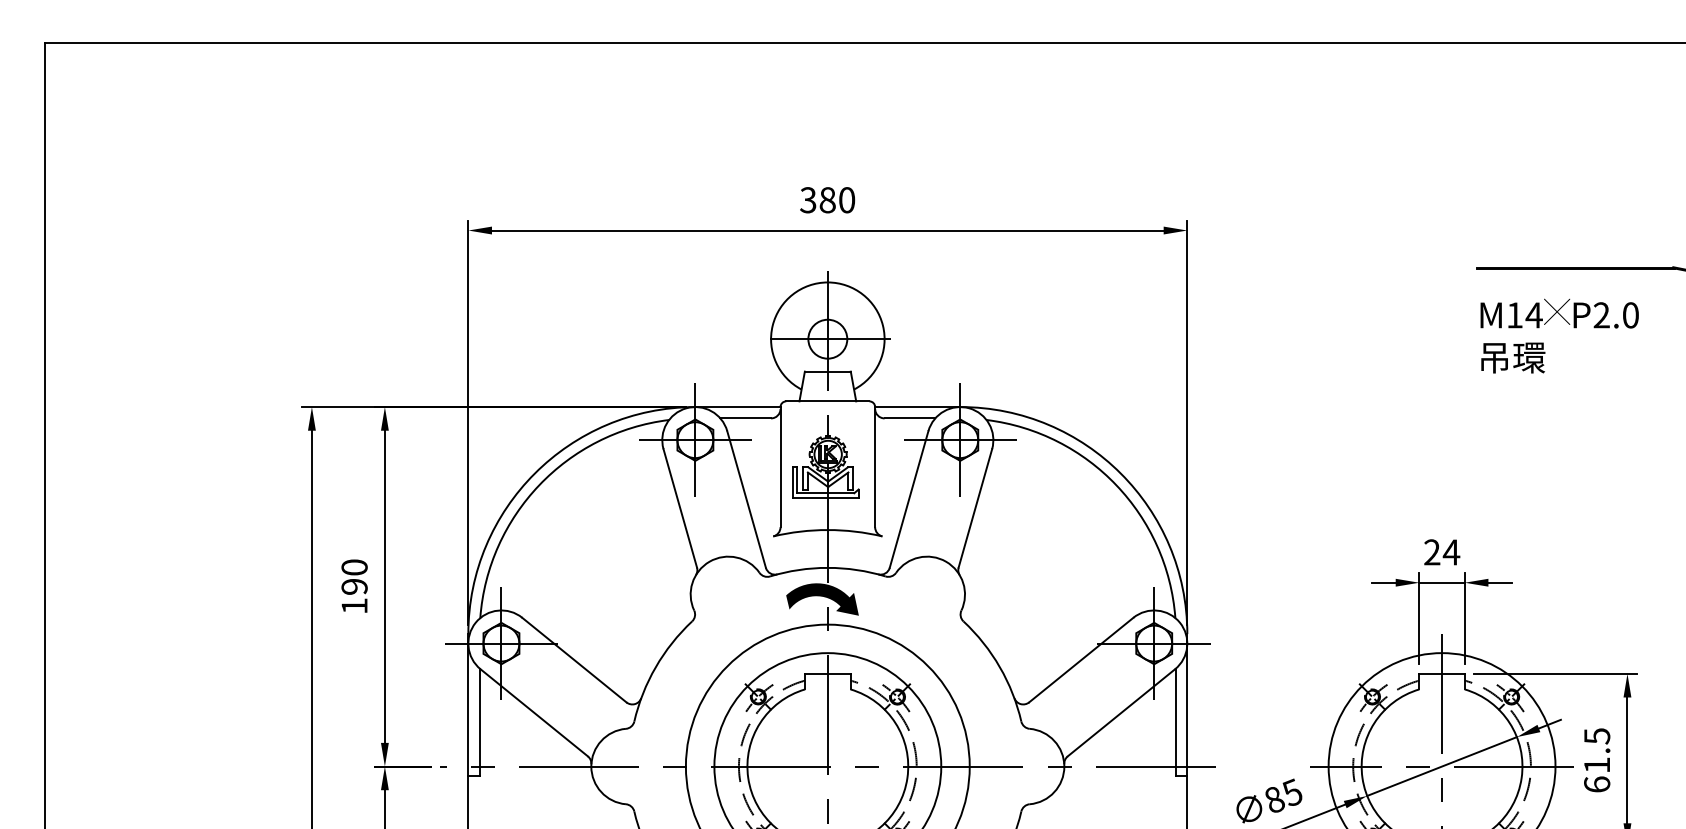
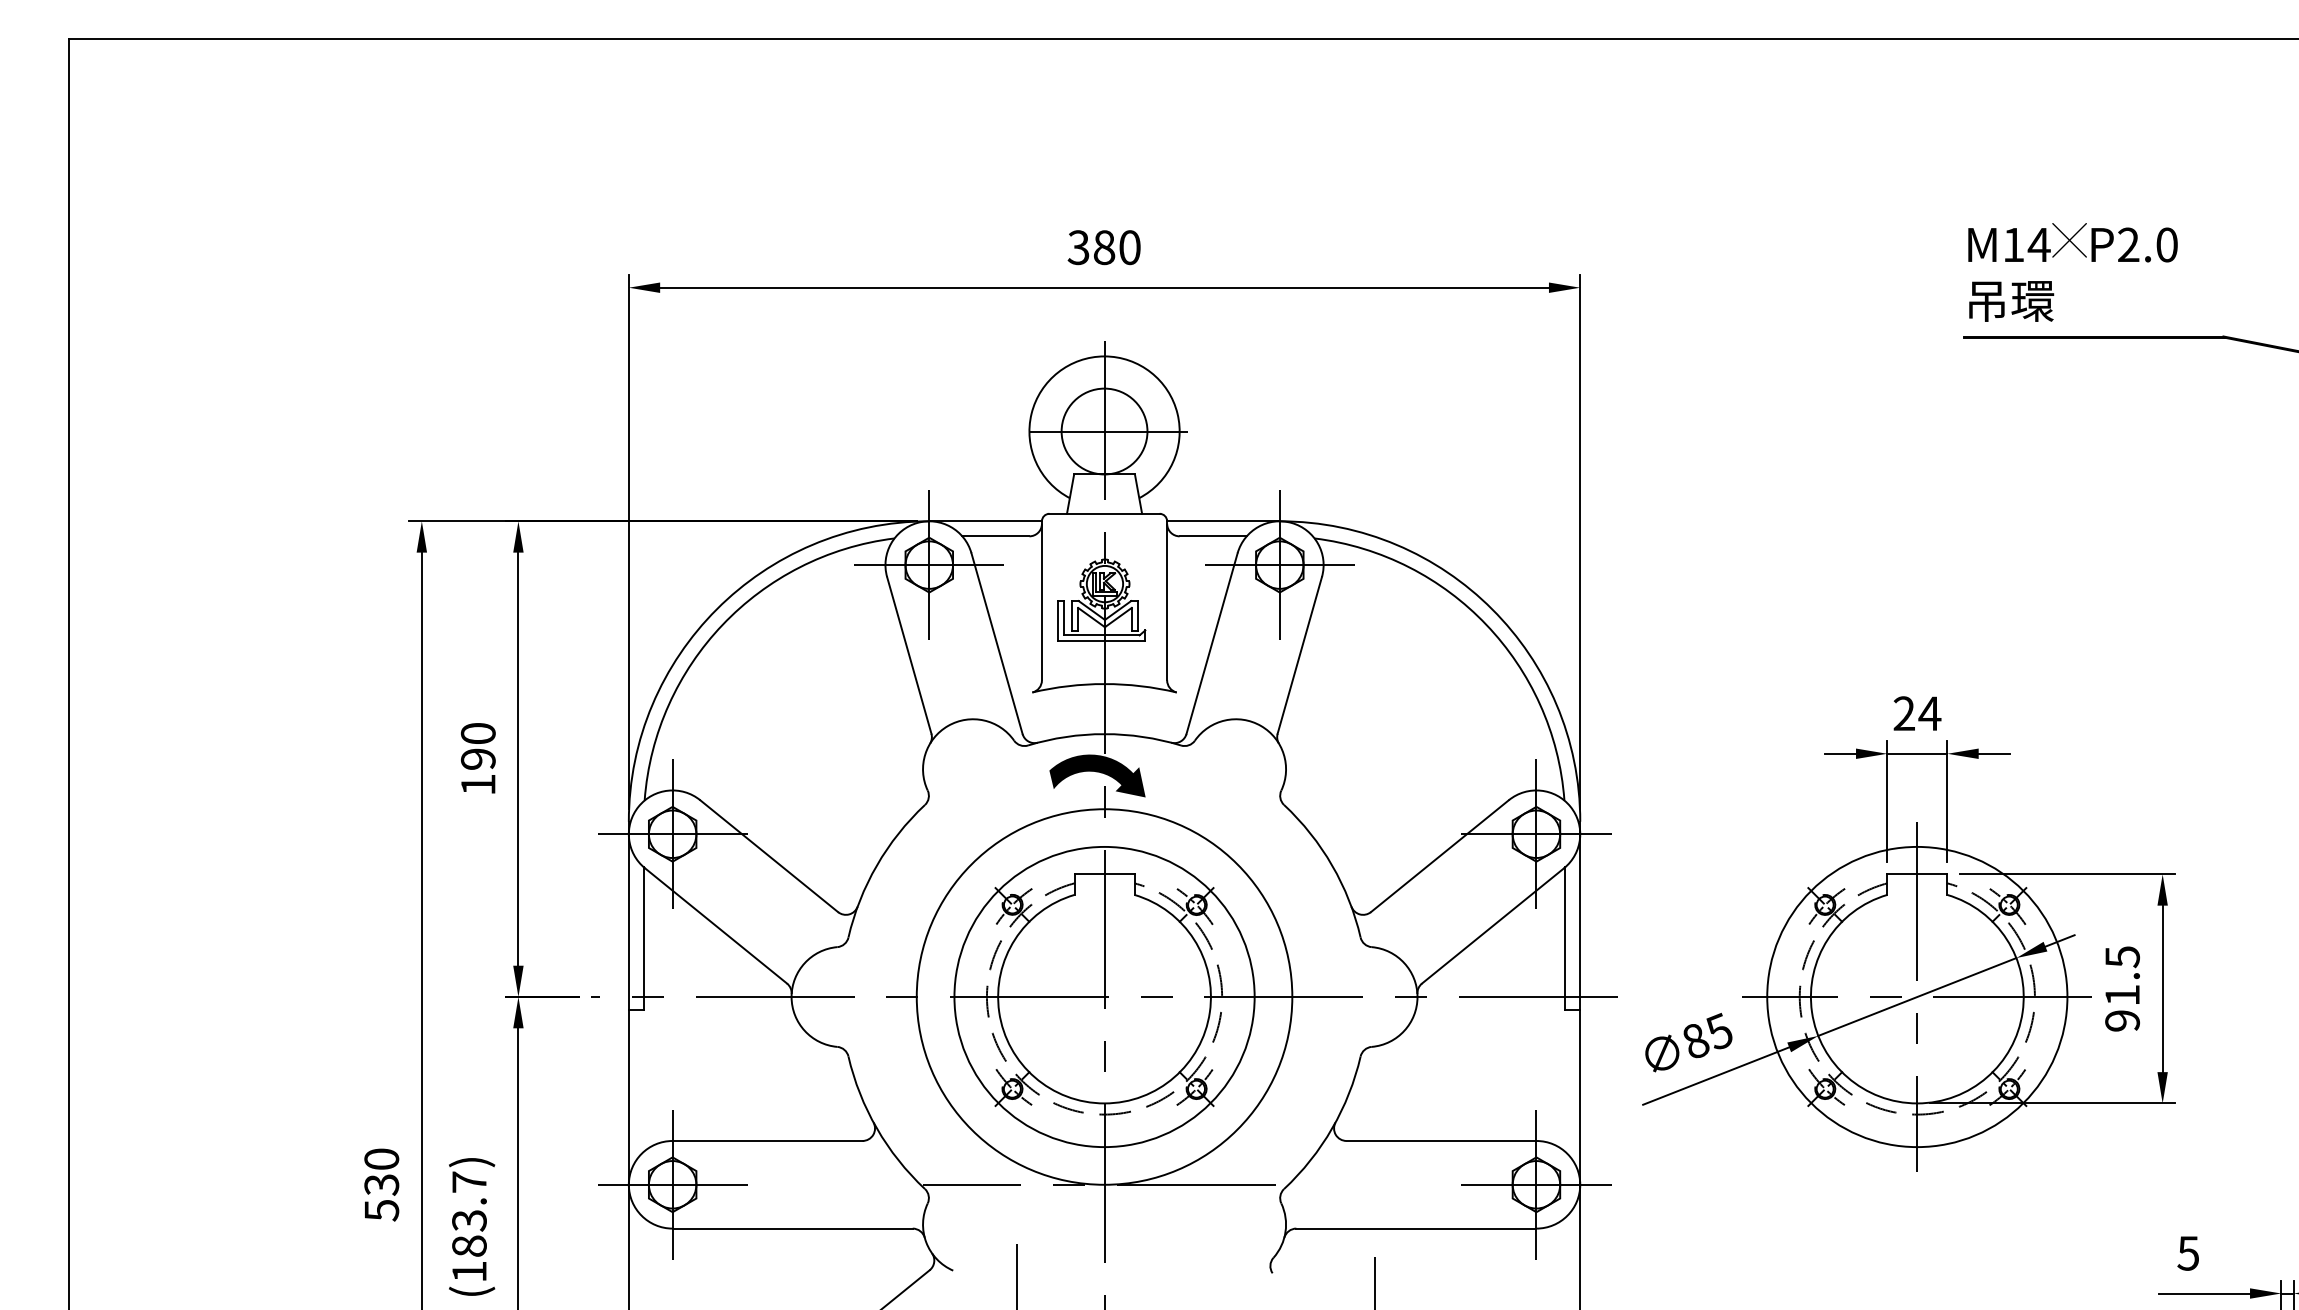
text: (1559, 336) -> (2072, 272), moved
circle: (827, 339) -> (1104, 431), size x1.67
text: (1597, 784) -> (2122, 1020), 61.5 -> 91.5

